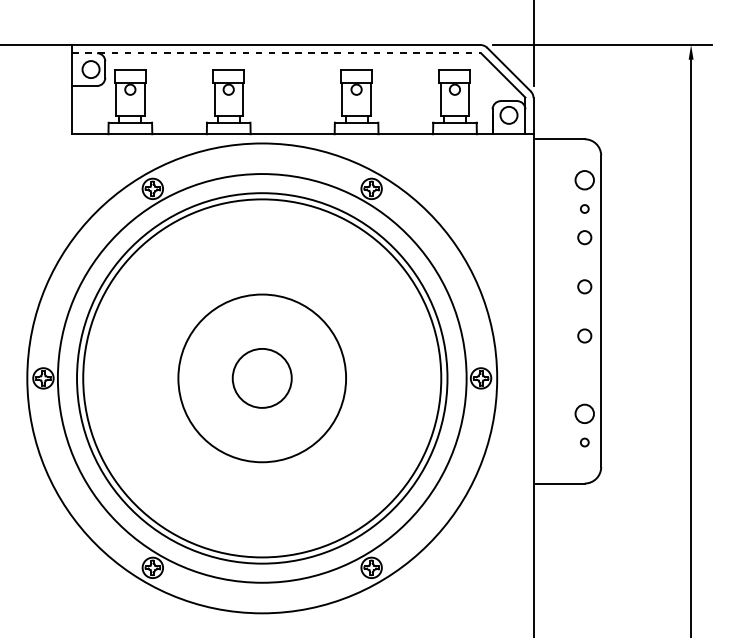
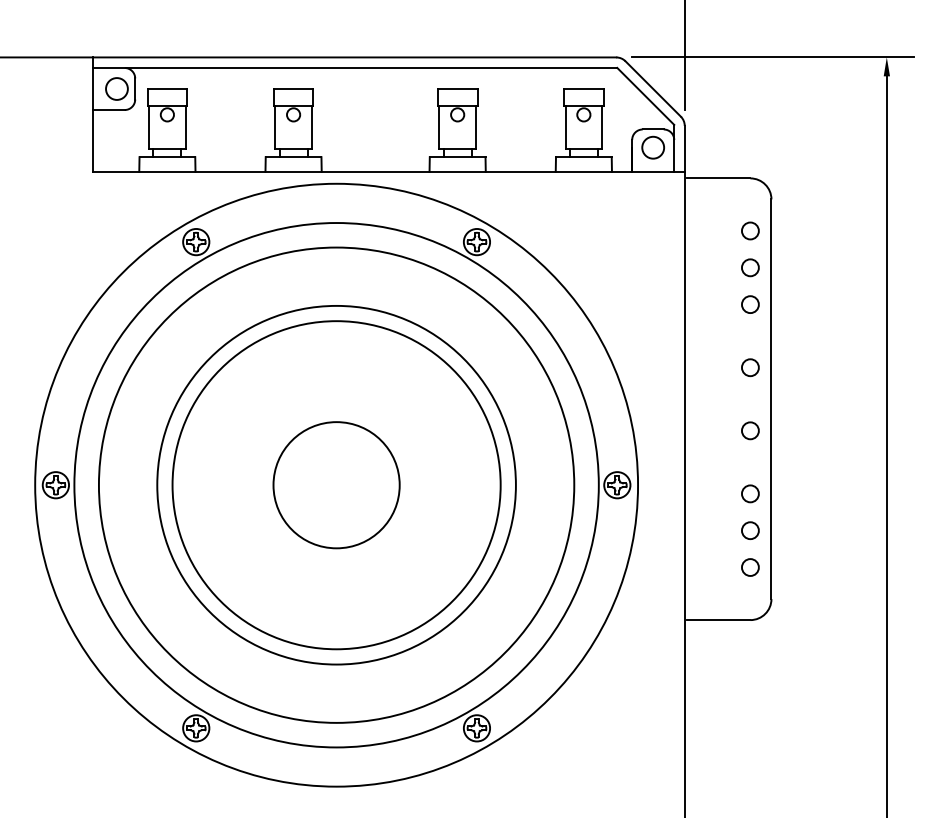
line: (276, 52) -> (355, 67), dashed -> solid
circle: (584, 179) -> (750, 230), size x0.71
circle: (584, 208) -> (750, 267), size x1.67
circle: (262, 377) -> (336, 484), size x1.67
circle: (262, 378) -> (336, 485), size x0.71
circle: (262, 378) -> (336, 485), size x1.67
circle: (584, 384) -> (750, 493), added
circle: (584, 413) -> (750, 530), size x0.71
circle: (584, 442) -> (750, 567), size x1.67

